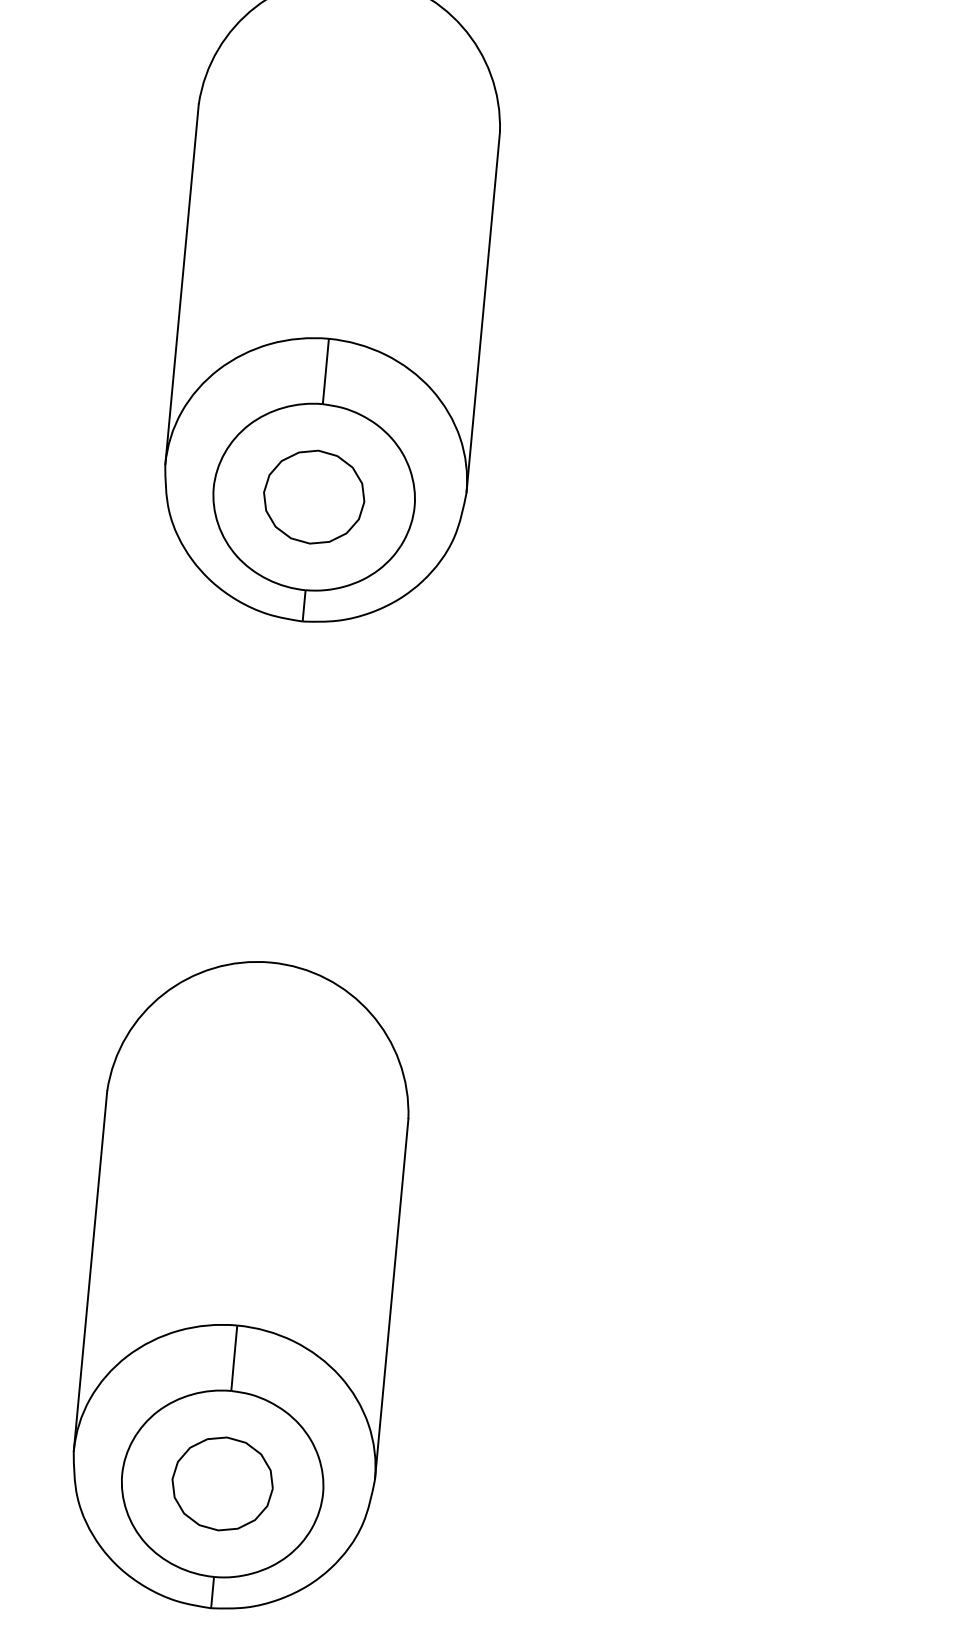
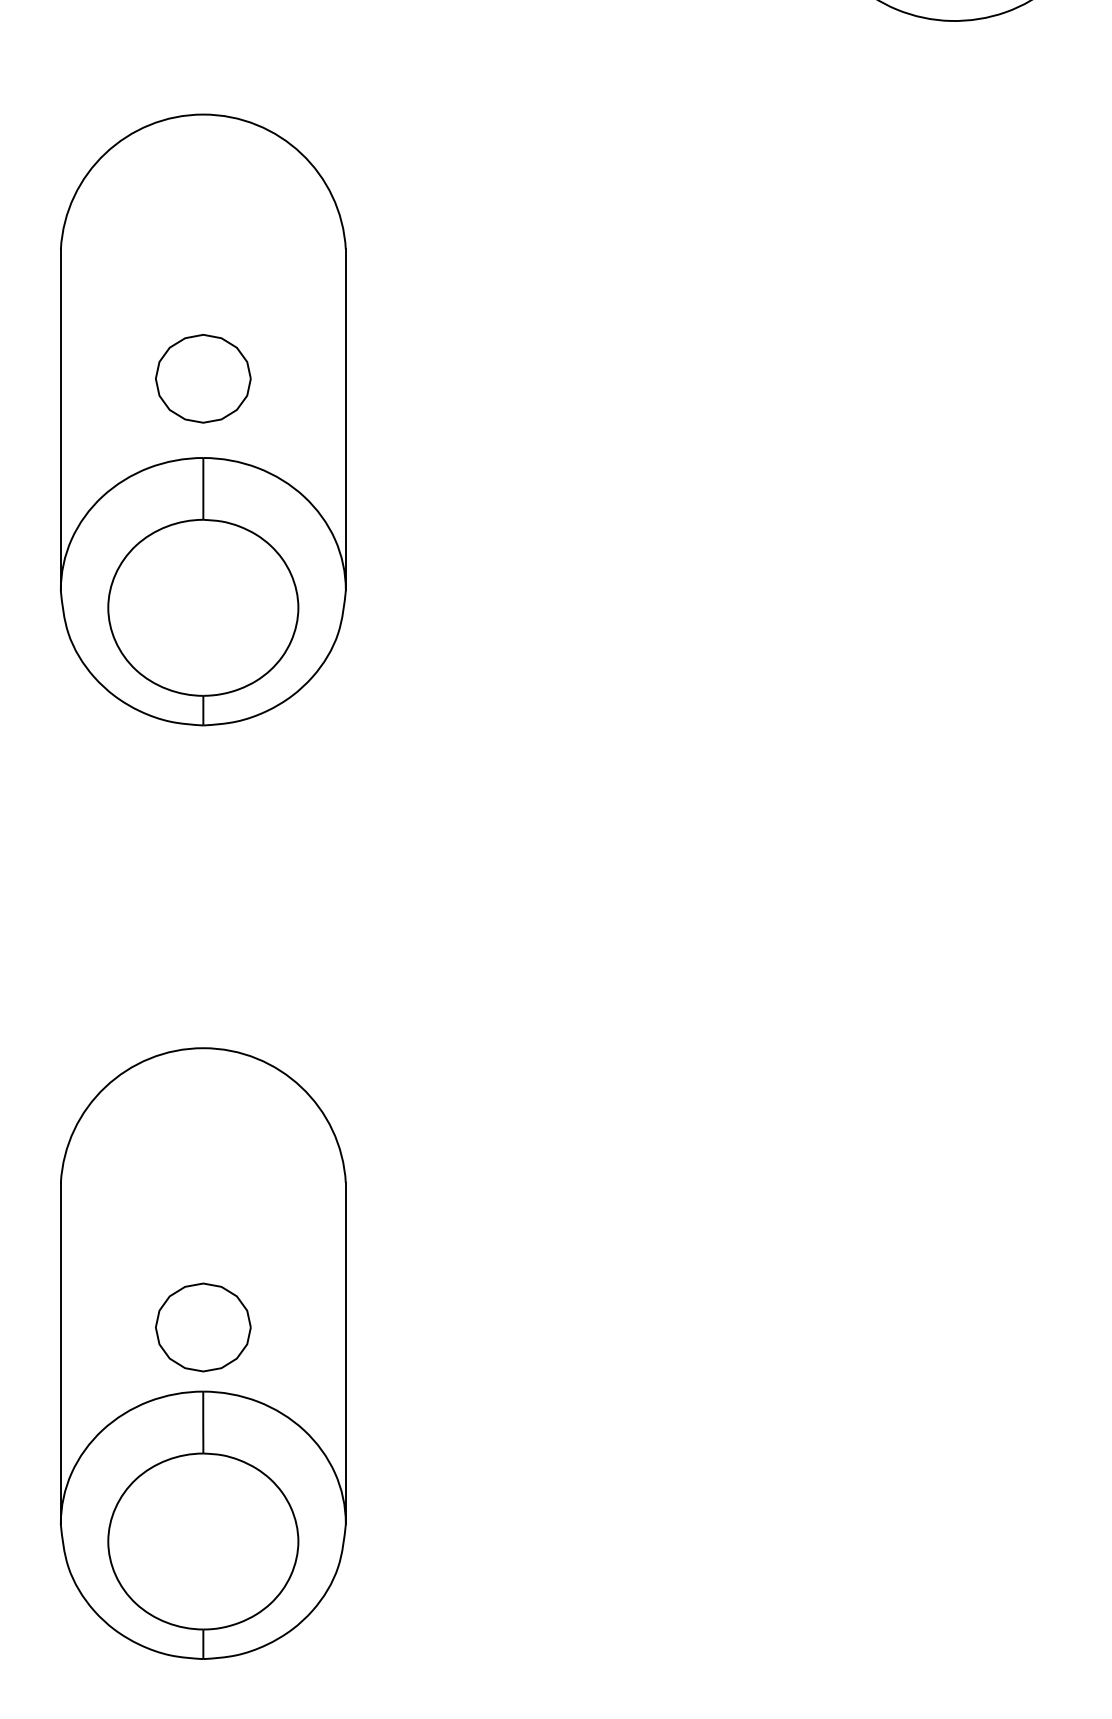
part: (314, 496) -> (203, 378), moved
part: (222, 1483) -> (203, 1327), moved

